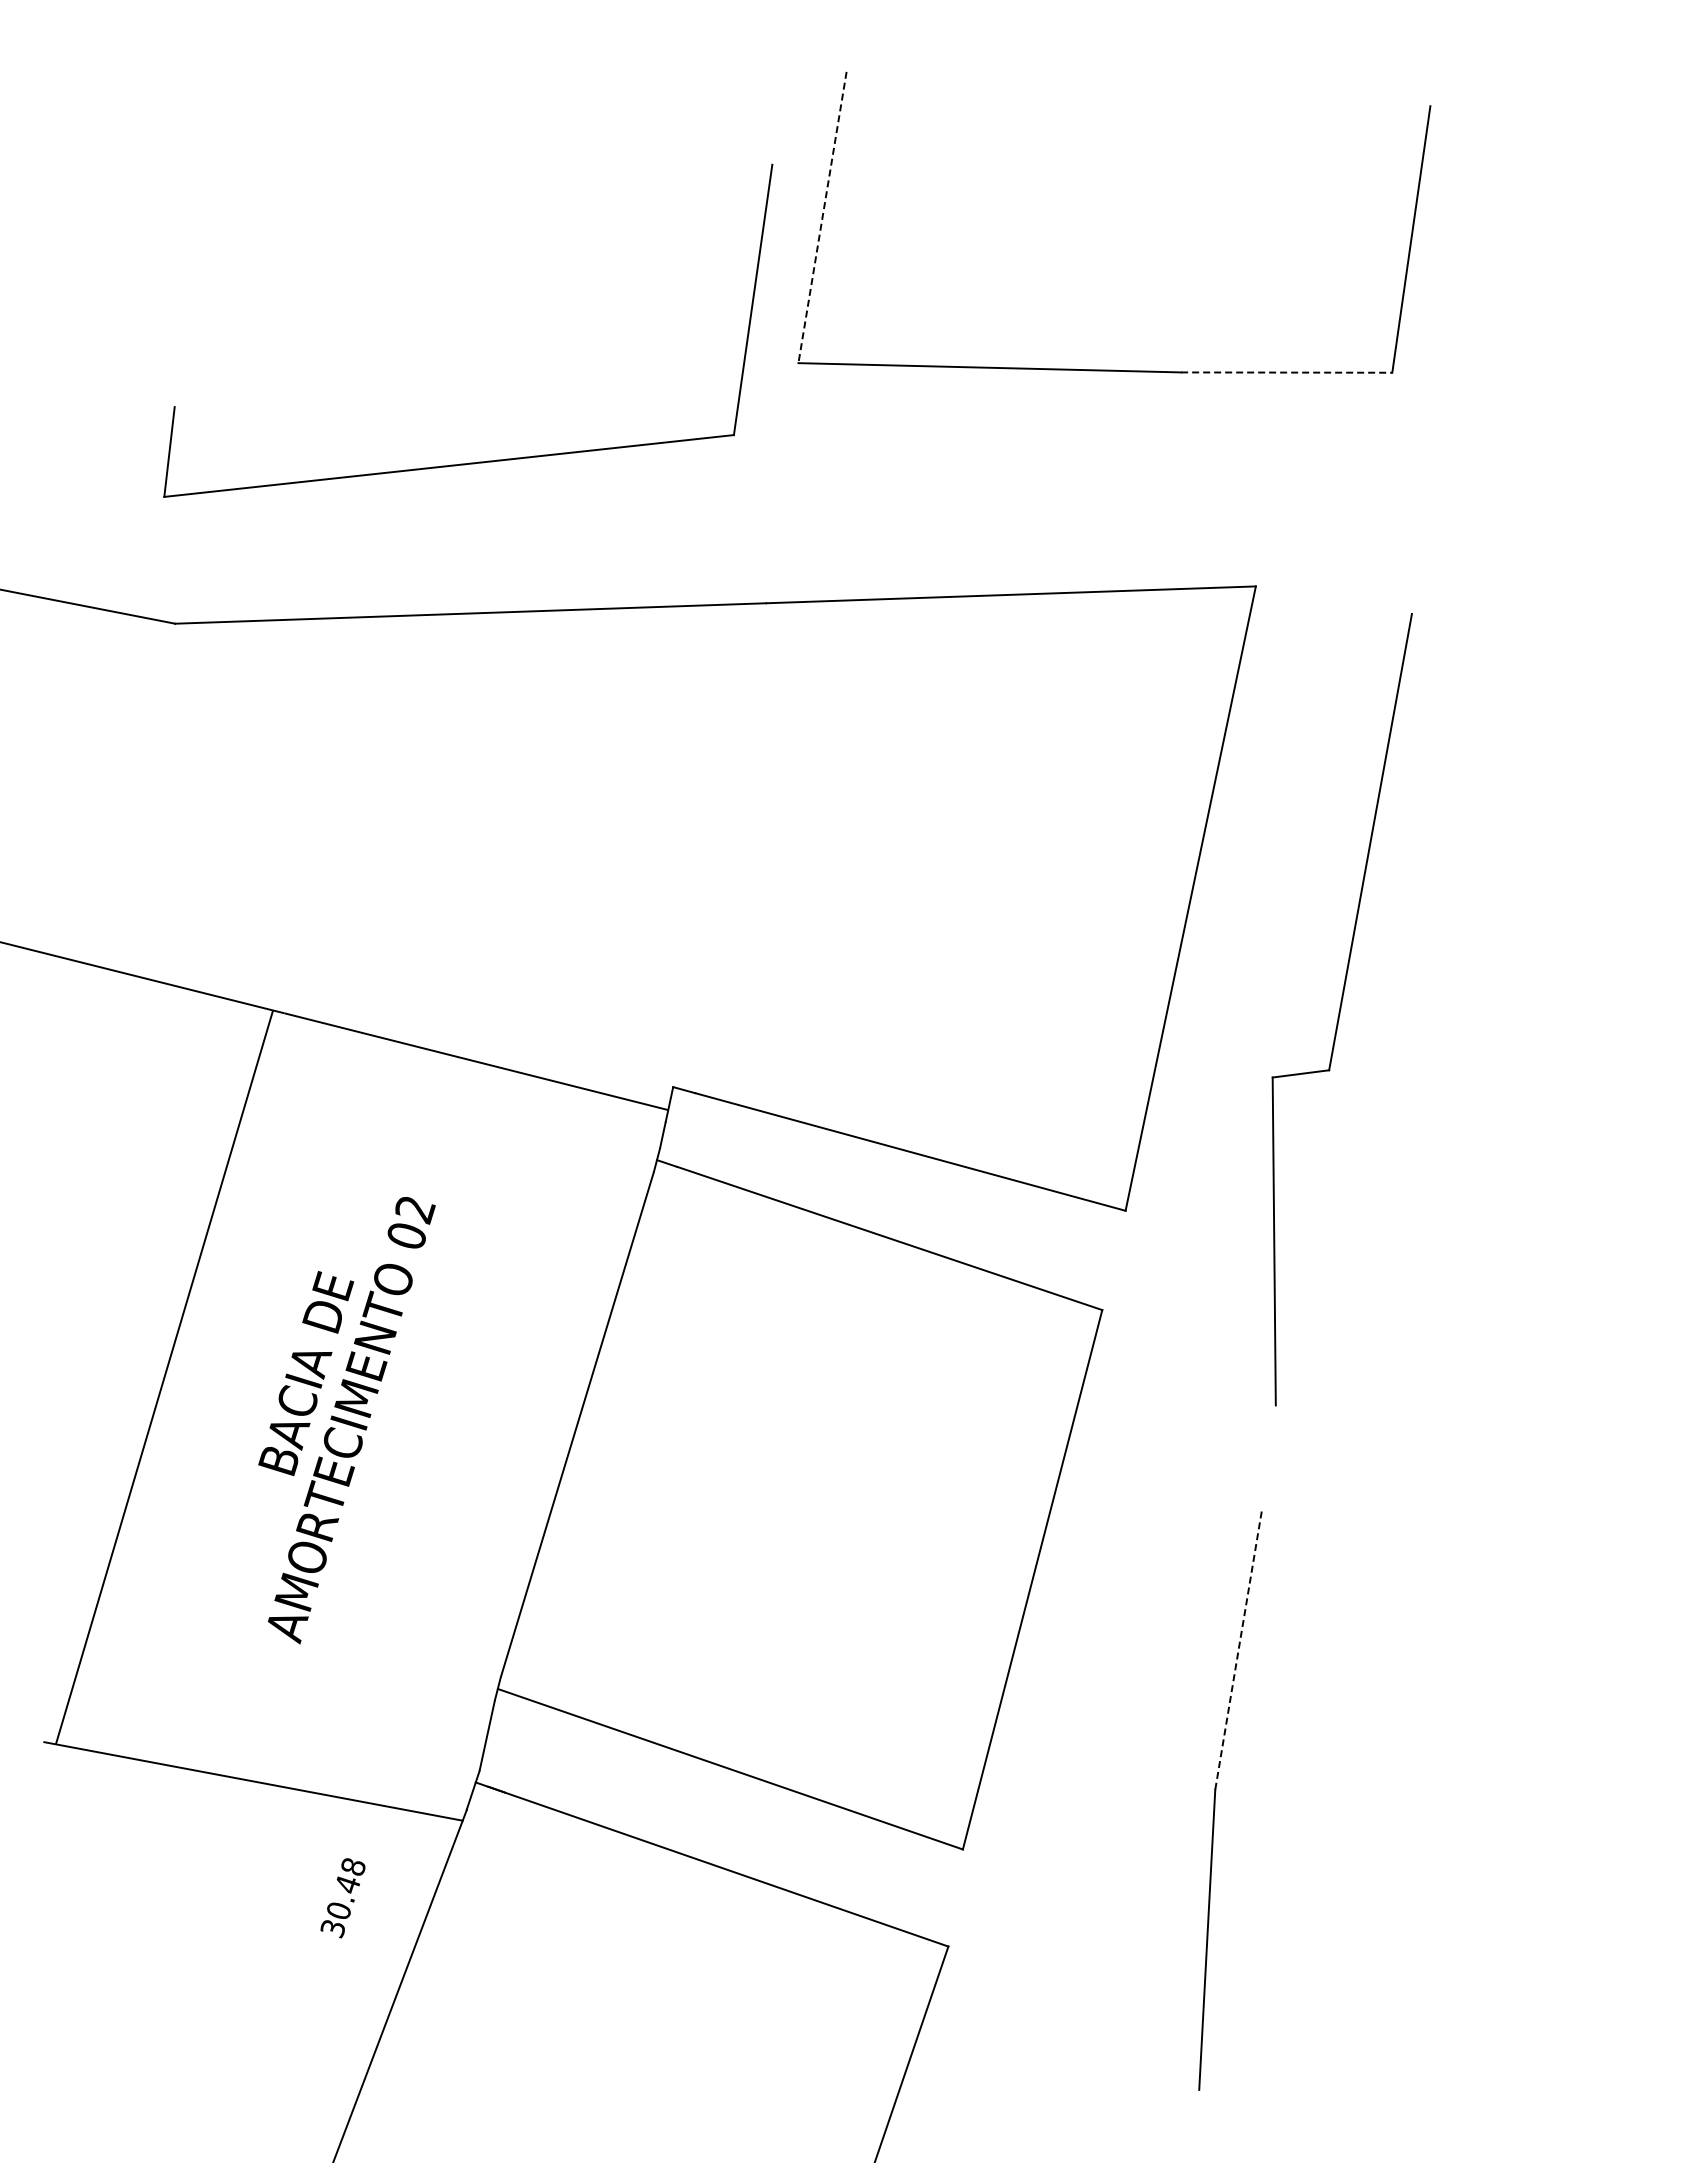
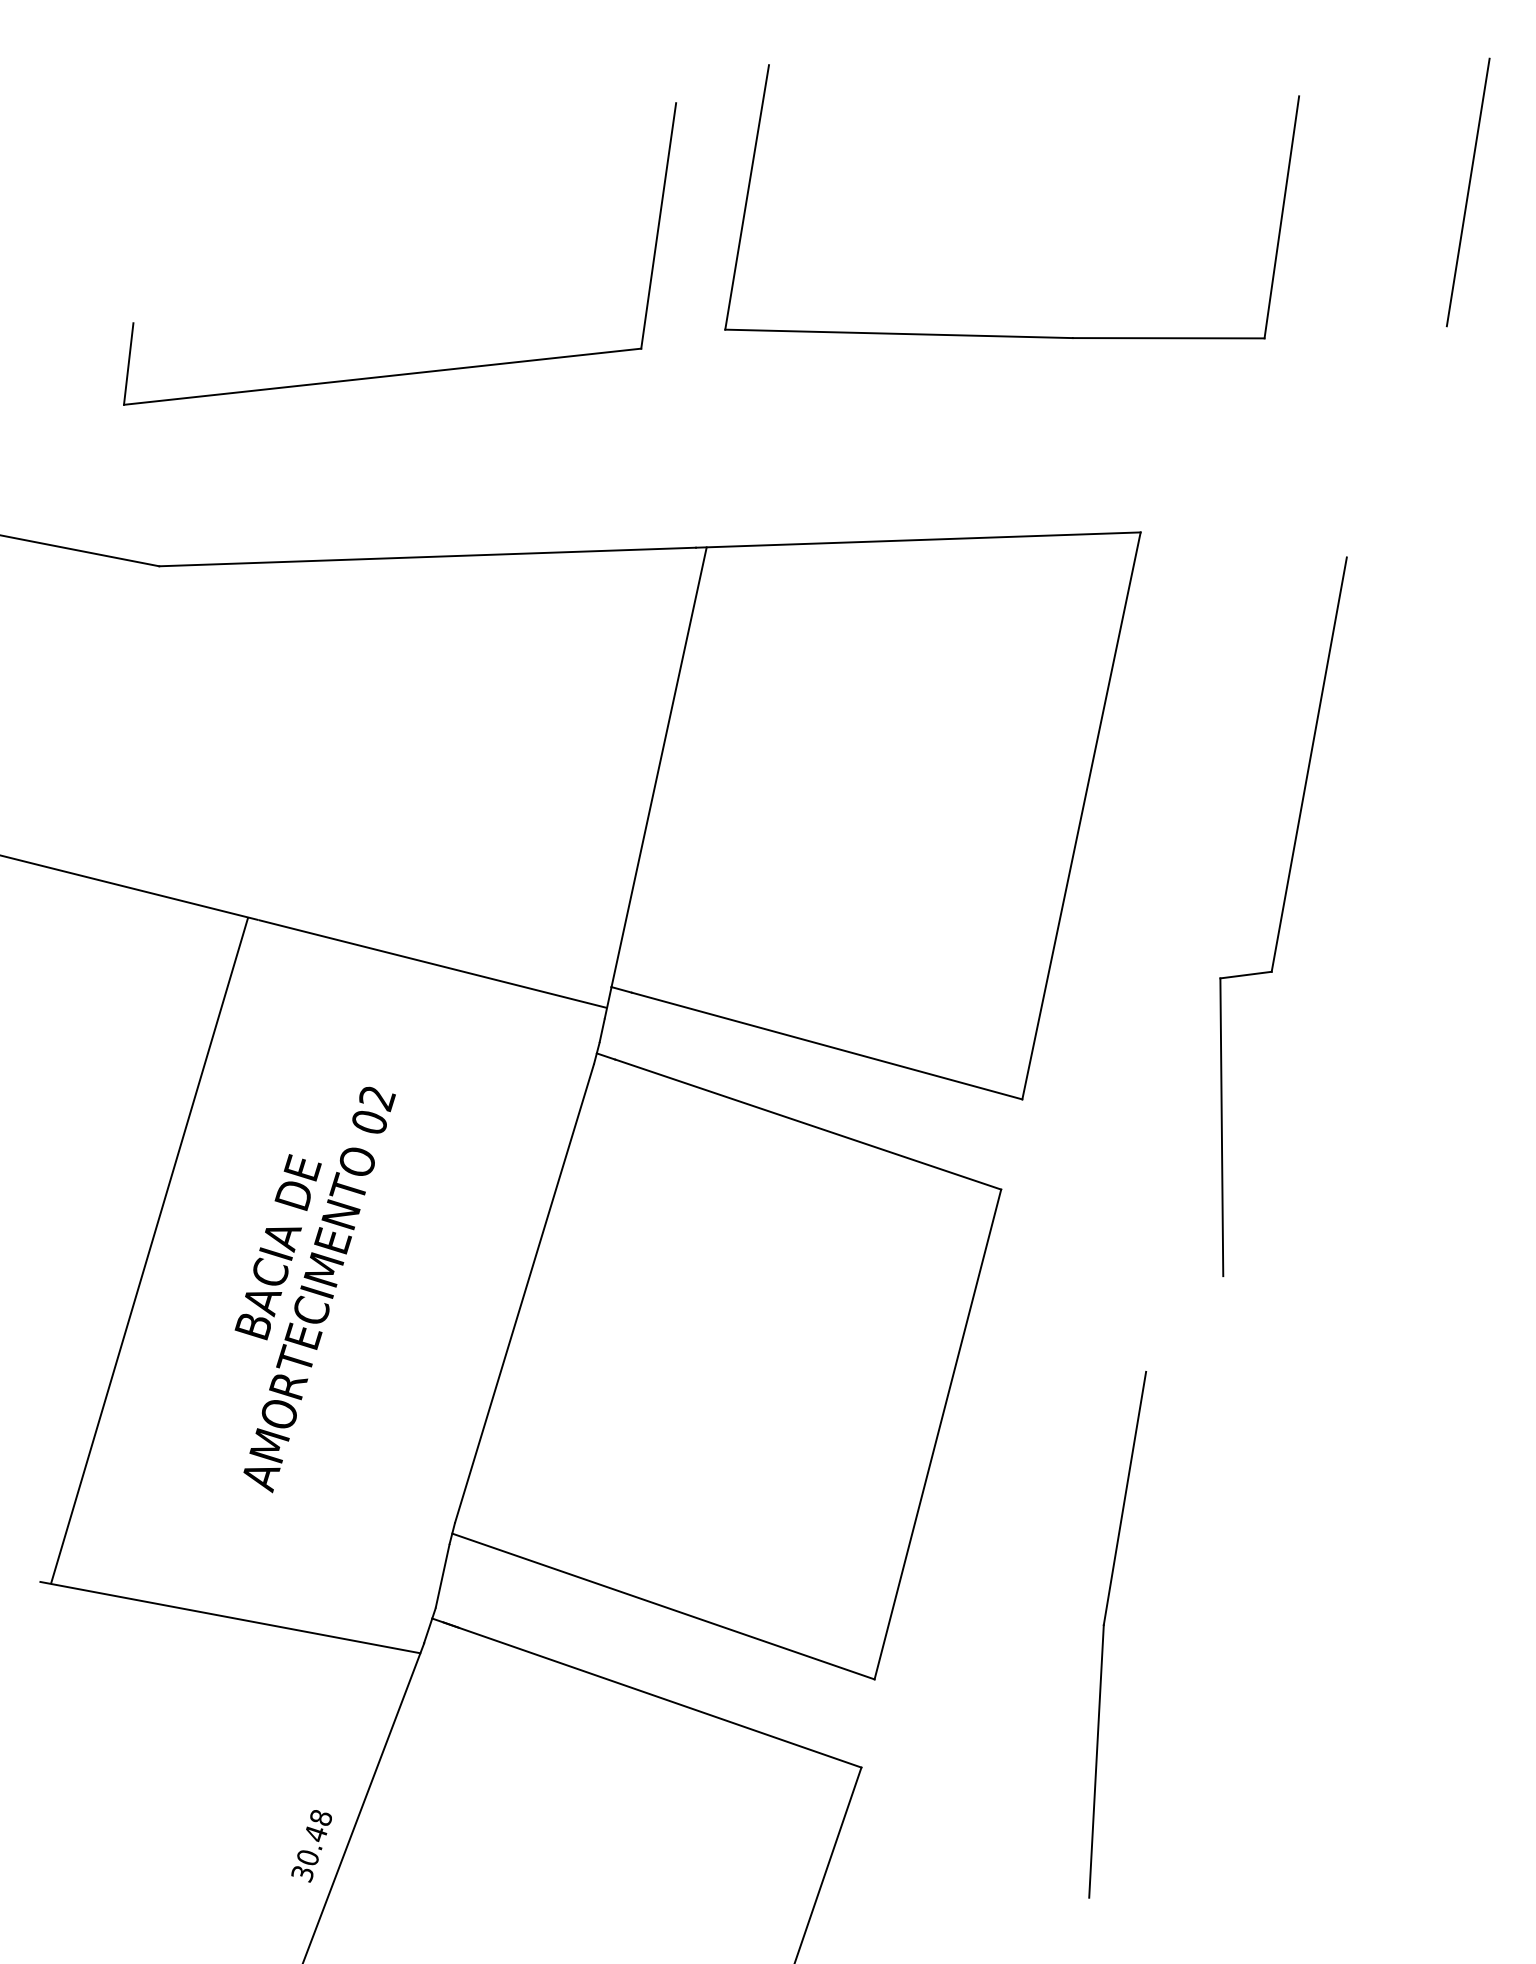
line: (1616, 211) -> (1468, 191), added
line: (822, 217) -> (747, 197), dashed -> solid
line: (1286, 372) -> (1168, 338), dashed -> solid
part: (487, 460) -> (417, 371), moved
line: (725, 844) -> (659, 766), added
part: (1341, 1009) -> (1282, 916), moved
line: (1238, 1649) -> (1124, 1497), dashed -> solid
text: (342, 1898) -> (311, 1846), moved

